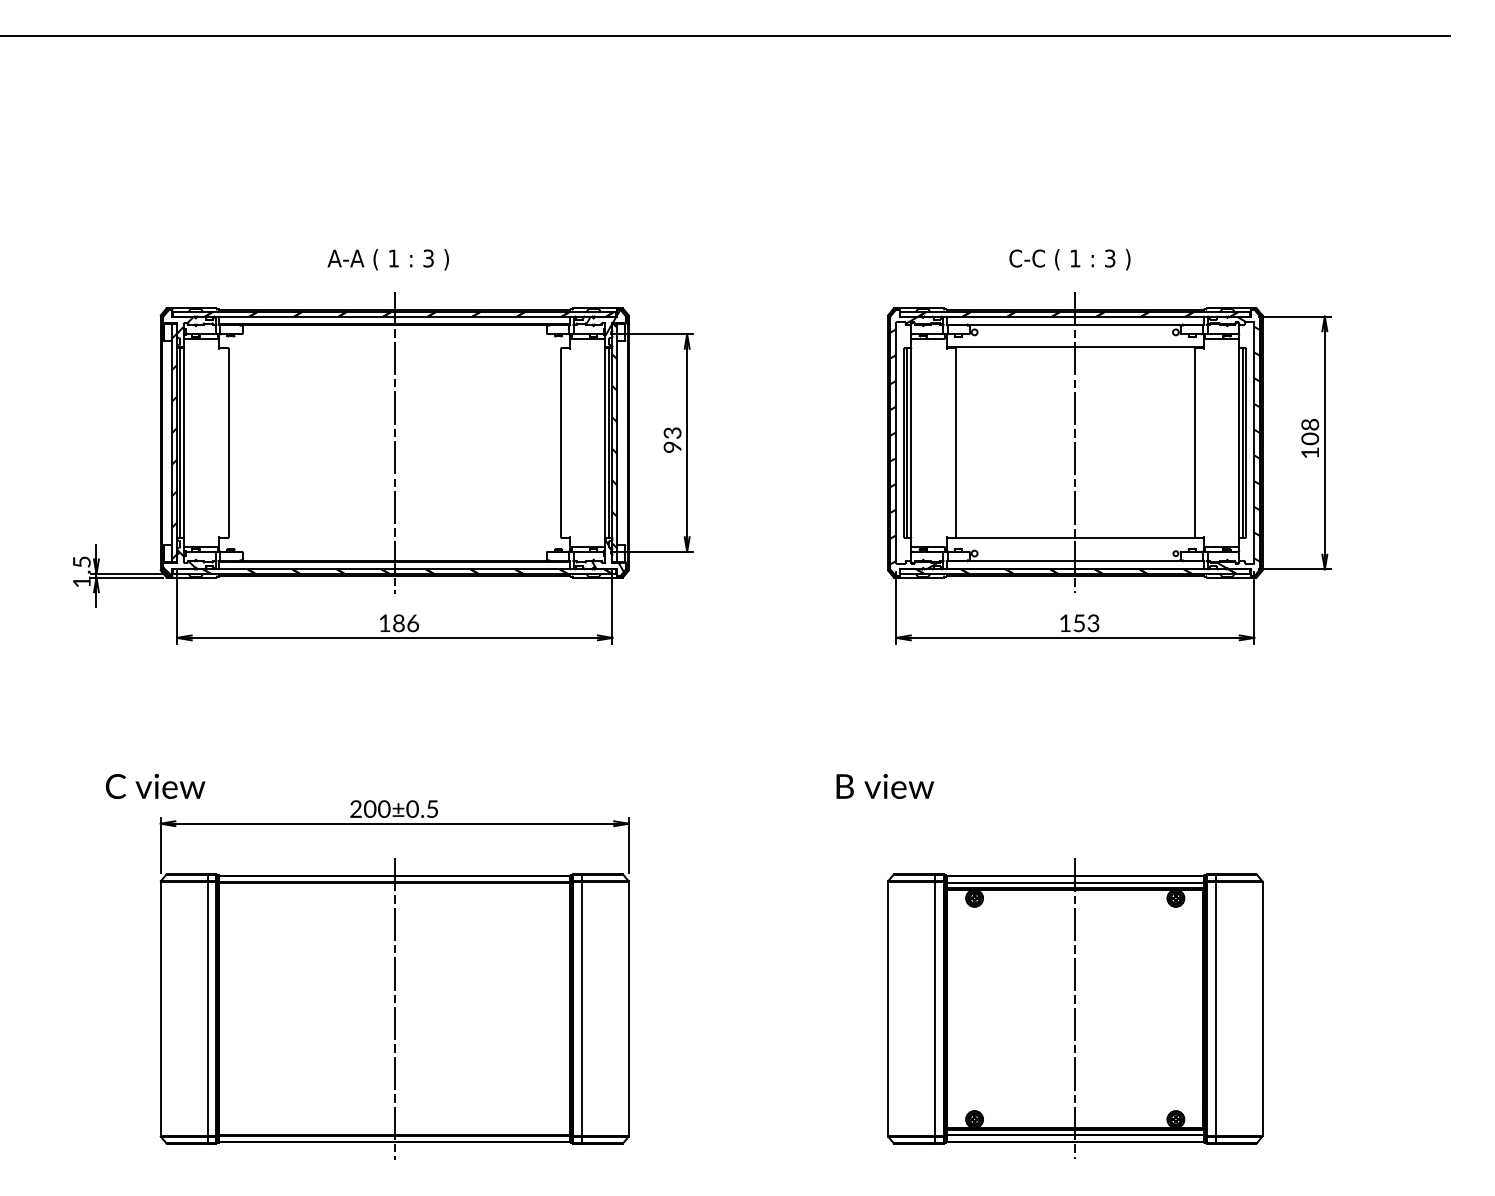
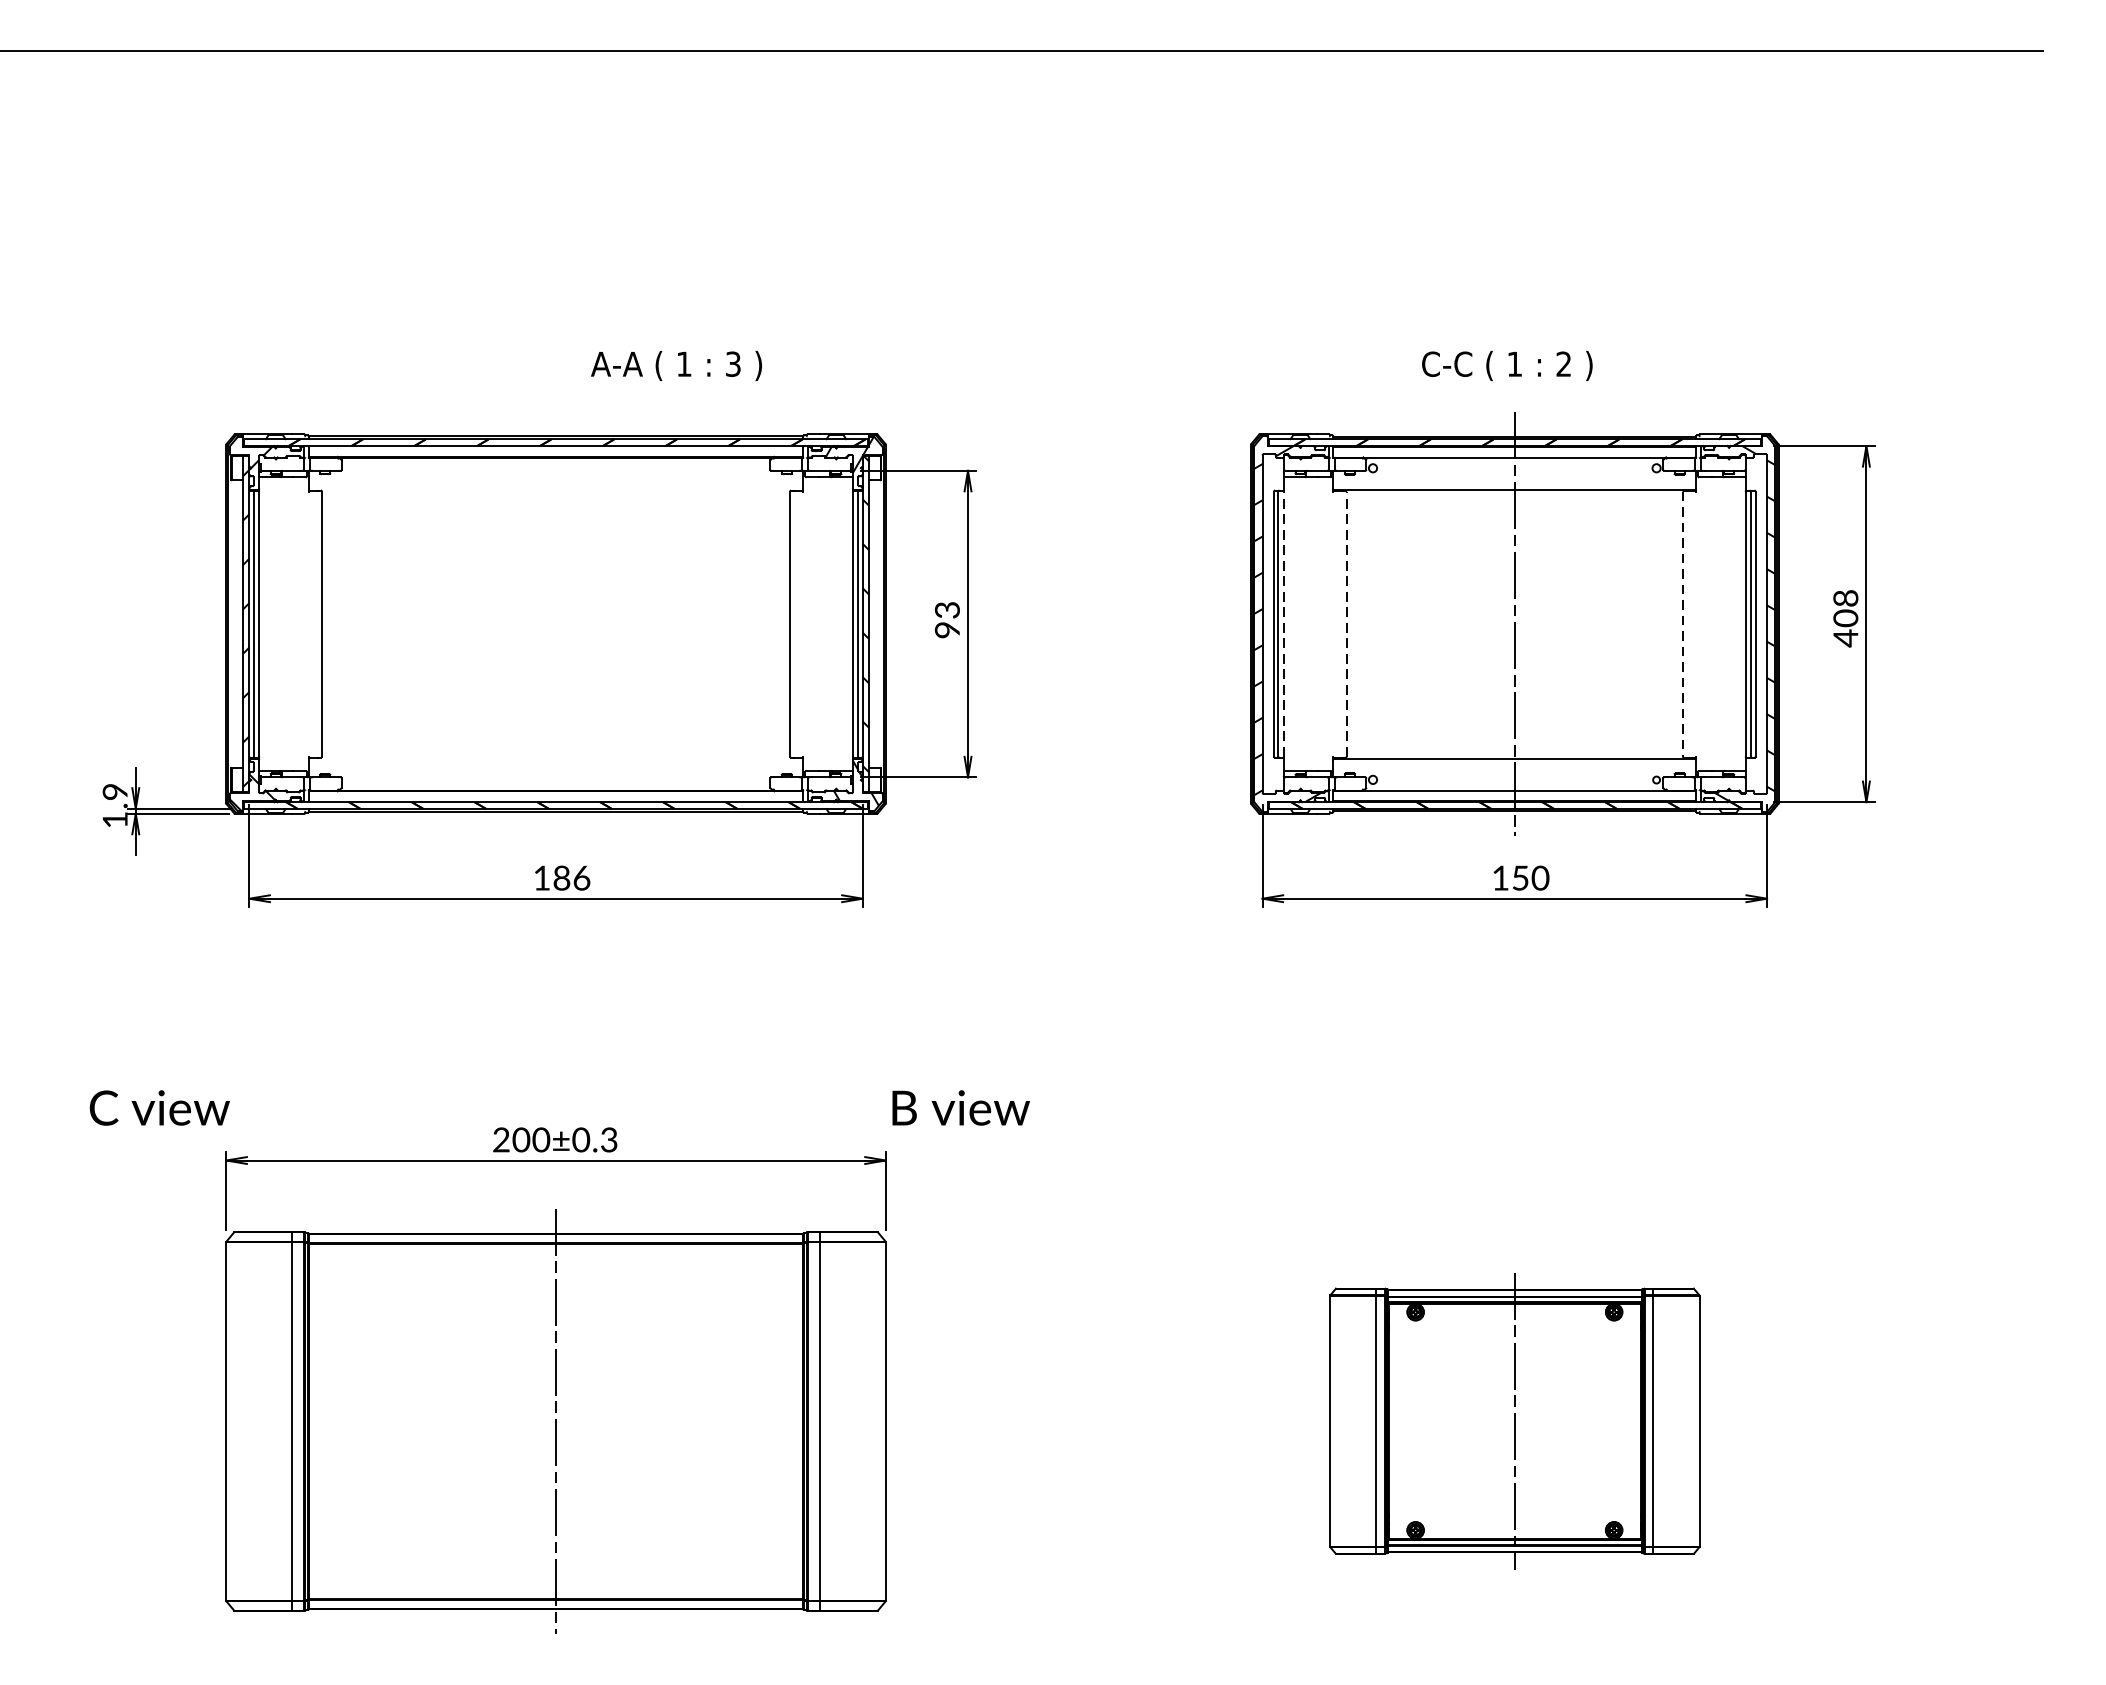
text: (1110, 258) -> (1564, 364), 3 -> 2
text: (387, 259) -> (675, 365), moved
line: (394, 442) -> (555, 623), removed
line: (911, 442) -> (1284, 623), solid -> dashed
line: (955, 442) -> (1346, 623), solid -> dashed
line: (1194, 443) -> (1682, 624), solid -> dashed
text: (1309, 452) -> (1844, 637), 108 -> 408
text: (81, 561) -> (114, 791), 1.5 -> 1.9
text: (1093, 622) -> (1540, 877), 153 -> 150
text: (155, 785) -> (159, 1106), moved
text: (885, 785) -> (961, 1106), moved
text: (432, 808) -> (609, 1139), 200±0.5 -> 200±0.3
part: (1075, 1008) -> (1515, 1420), size x0.7

